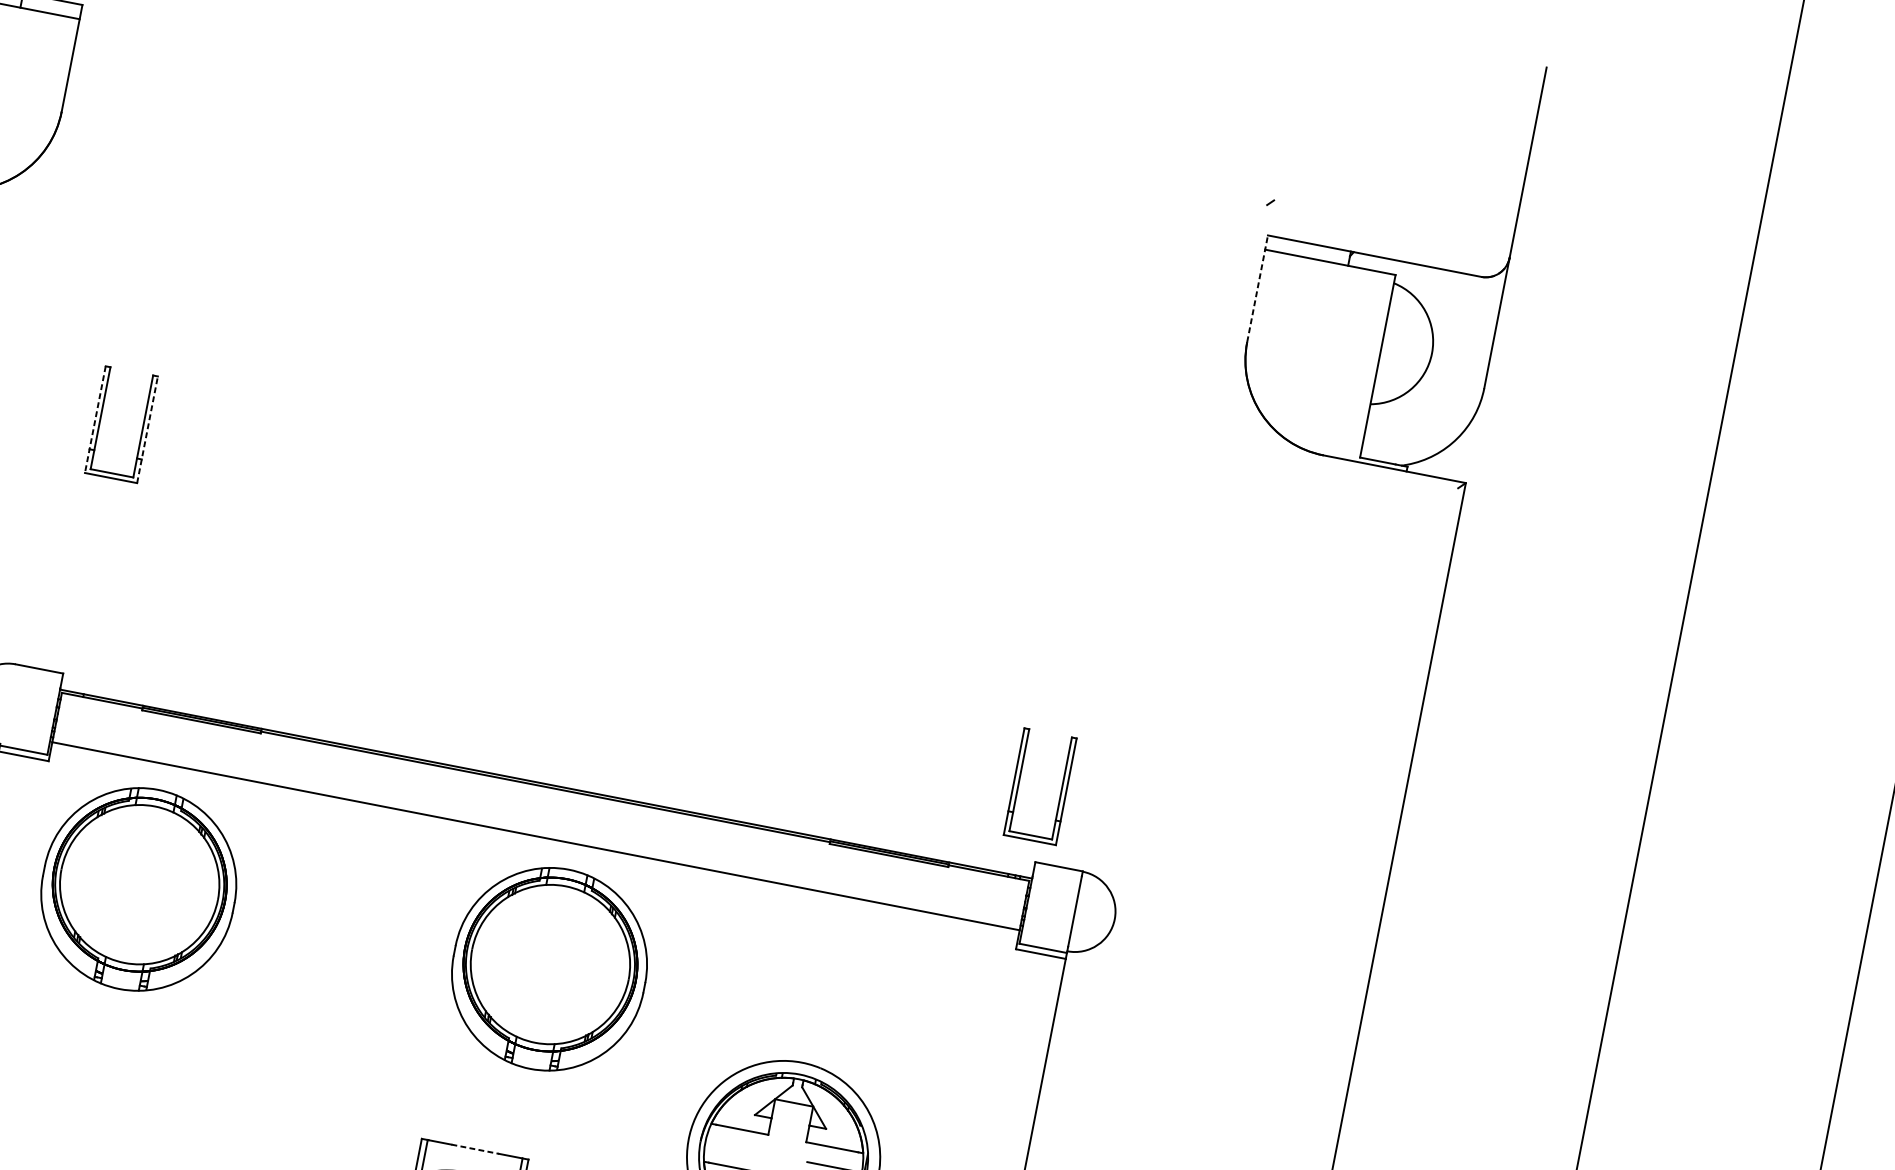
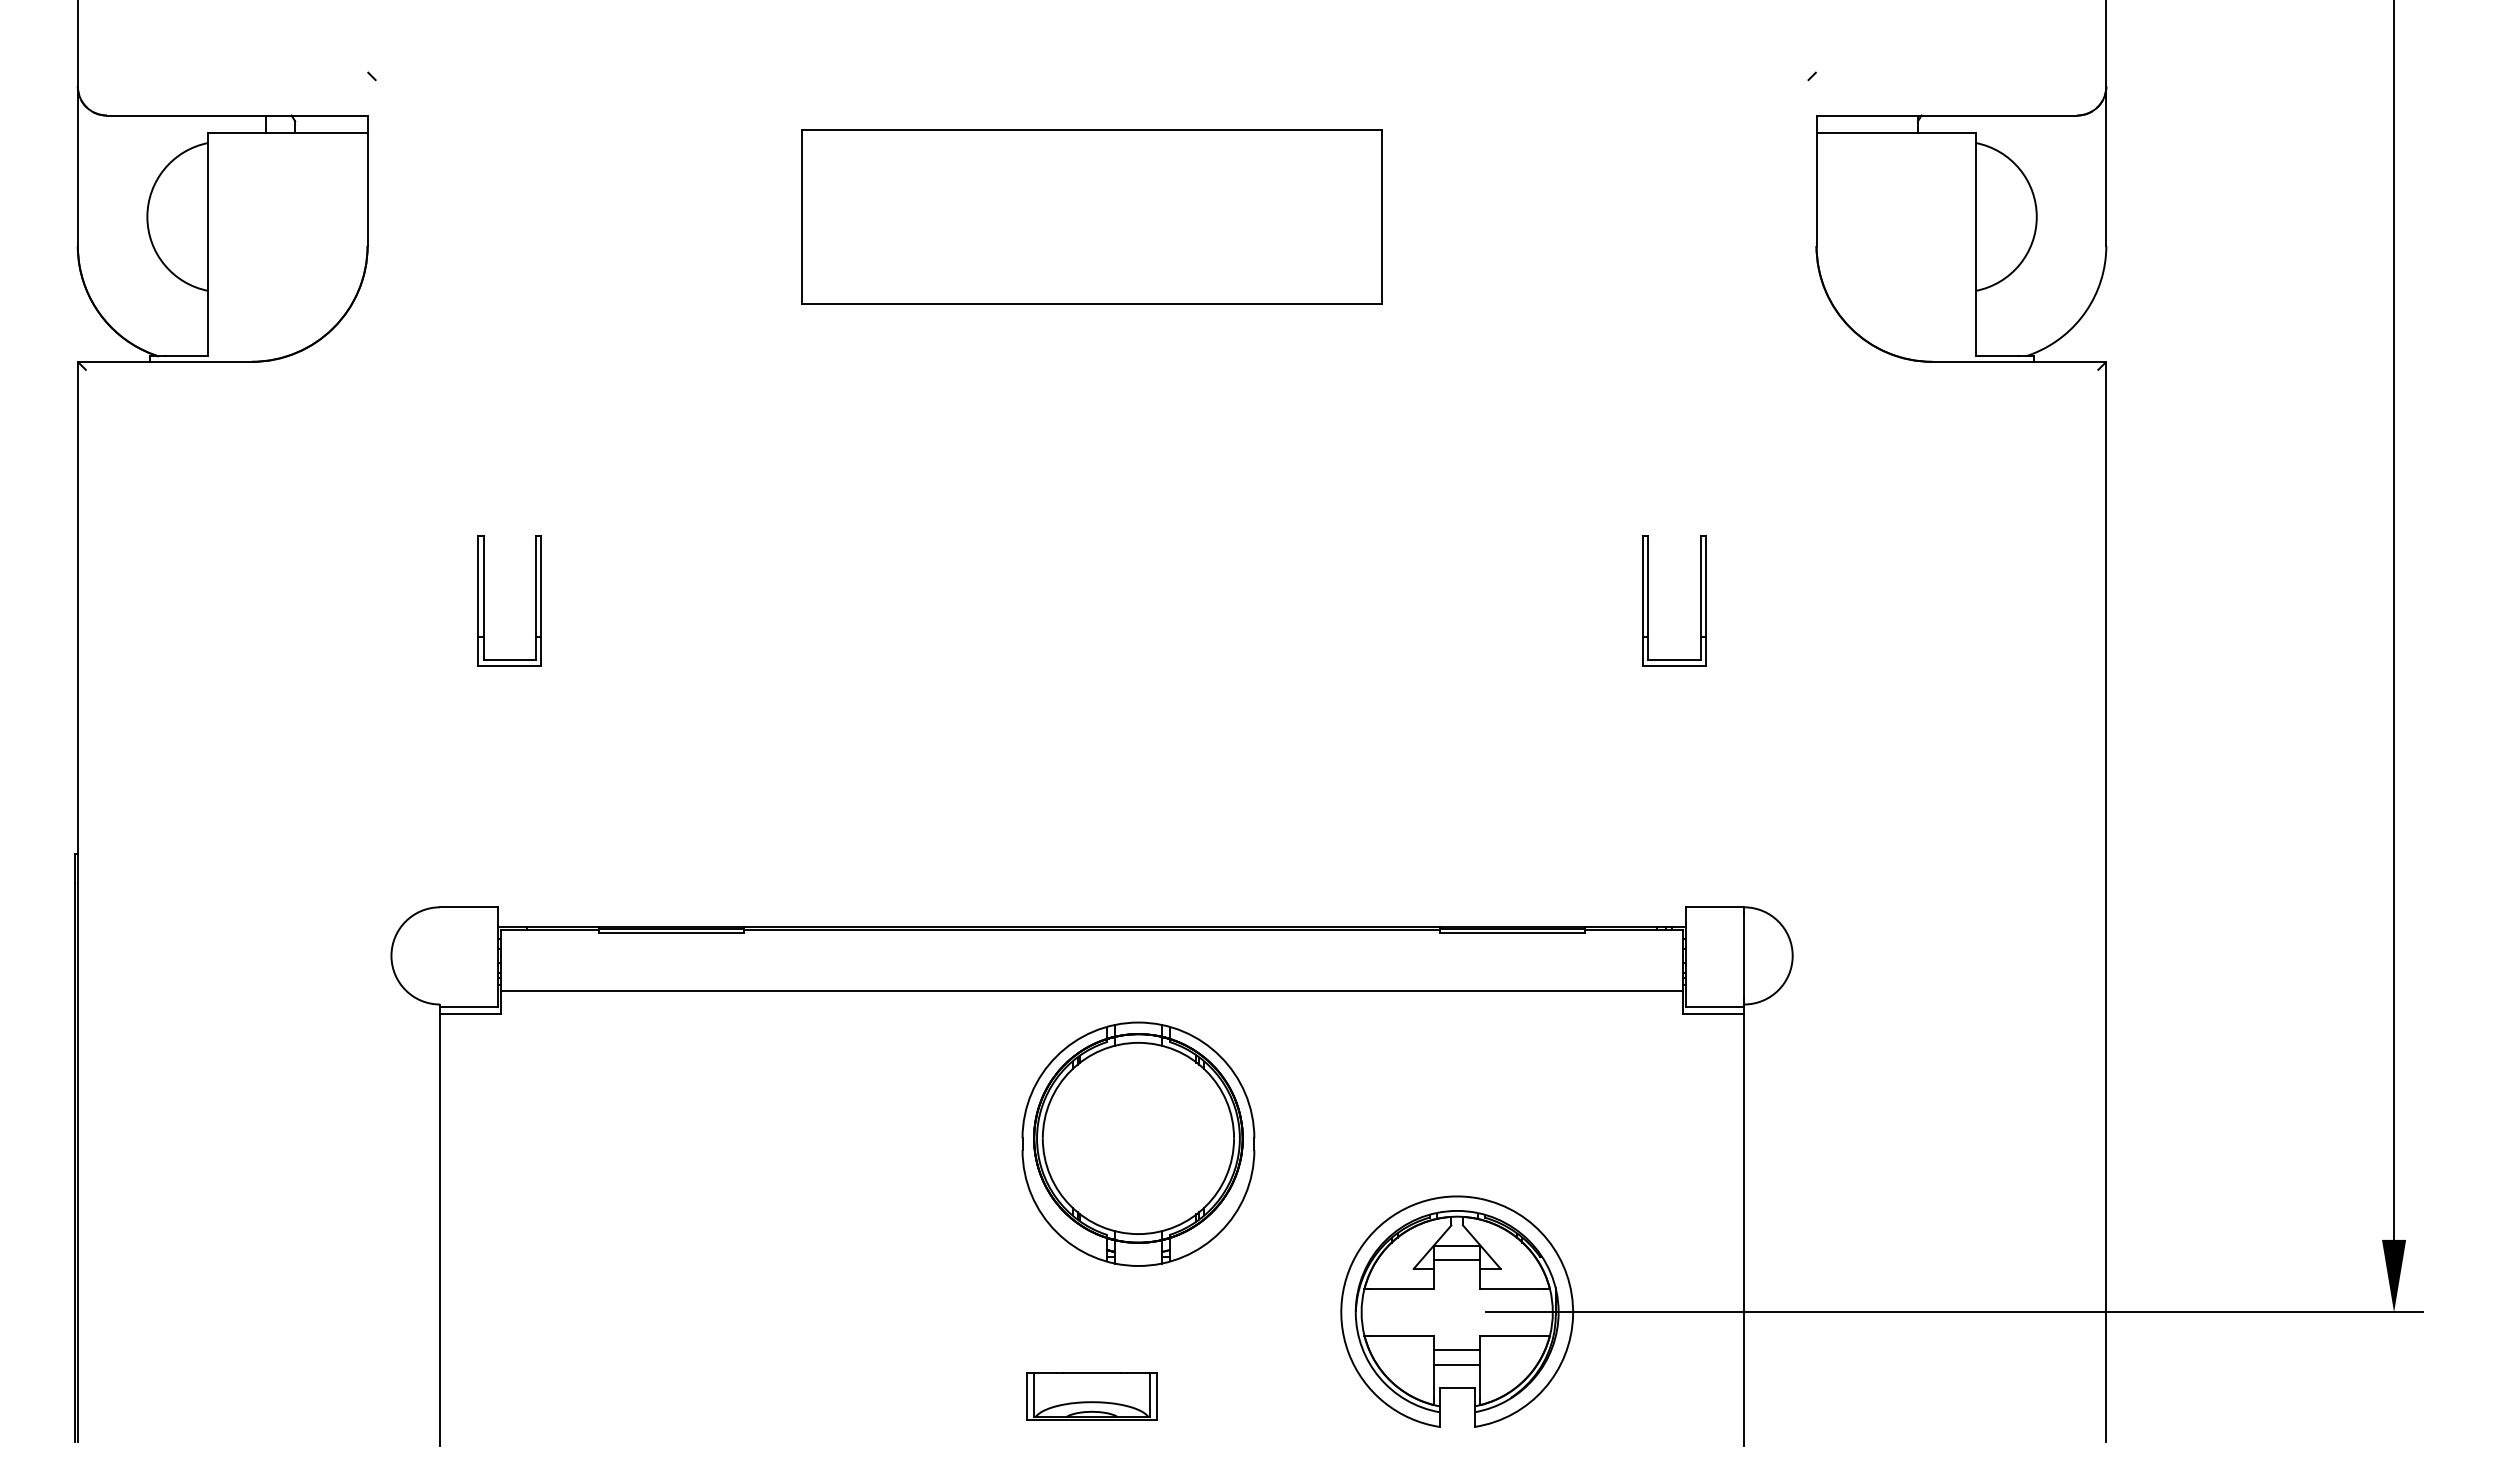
part: (658, 202) -> (1091, 216), added
line: (1257, 288) -> (1816, 180), dashed -> solid
line: (95, 420) -> (477, 601), dashed -> solid
line: (147, 429) -> (541, 600), dashed -> solid
part: (1018, 782) -> (1648, 600), moved
part: (138, 888) -> (636, 1143), removed
line: (792, 1115) -> (1457, 1260), added
line: (475, 1149) -> (1092, 1373), dashed -> solid

